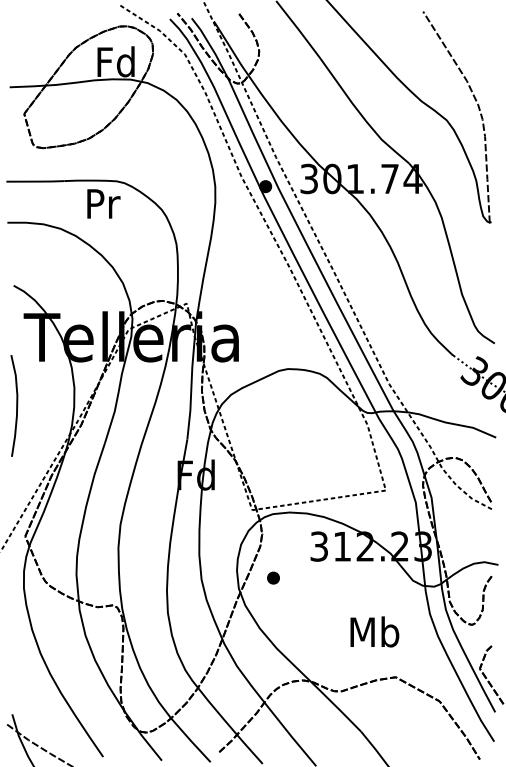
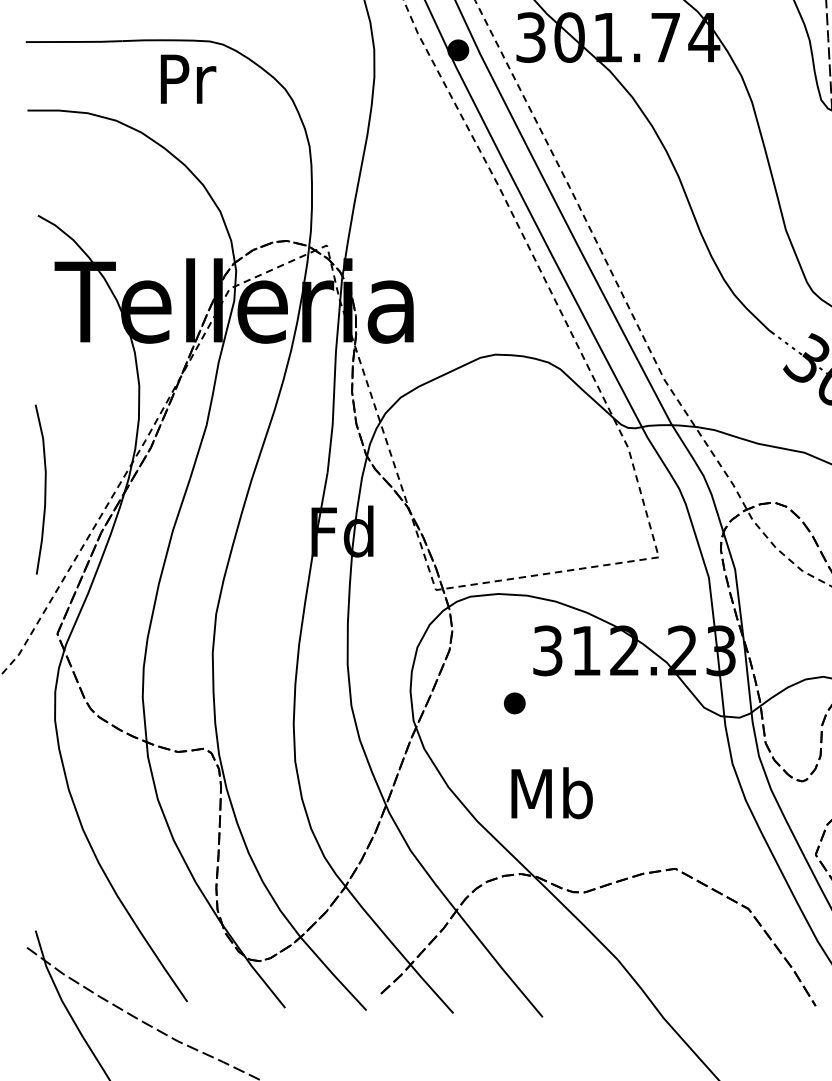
curve: (16, 405) -> (44, 488), moved
part: (273, 577) -> (514, 702), moved
text: (374, 631) -> (551, 792), moved

